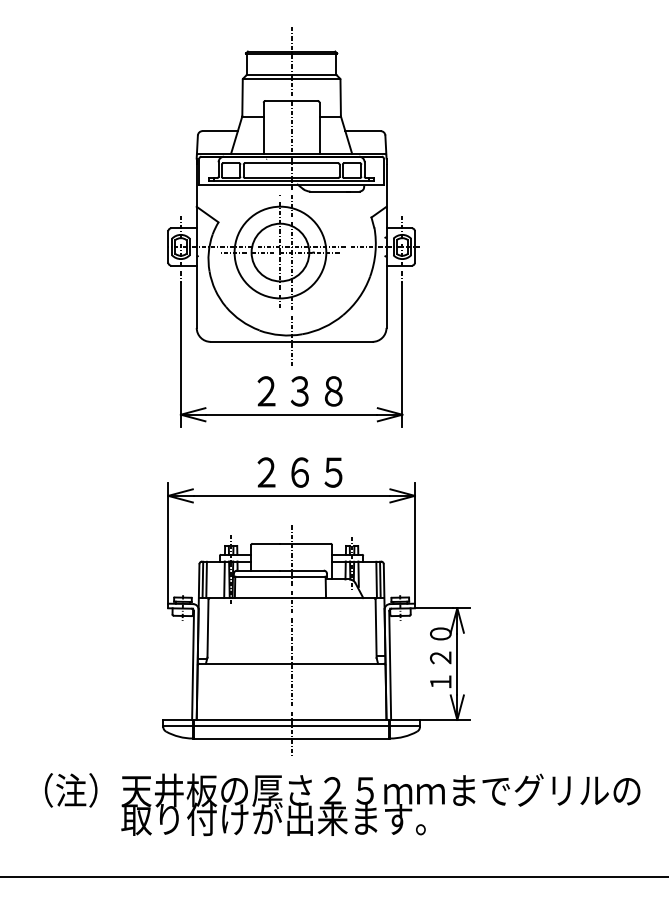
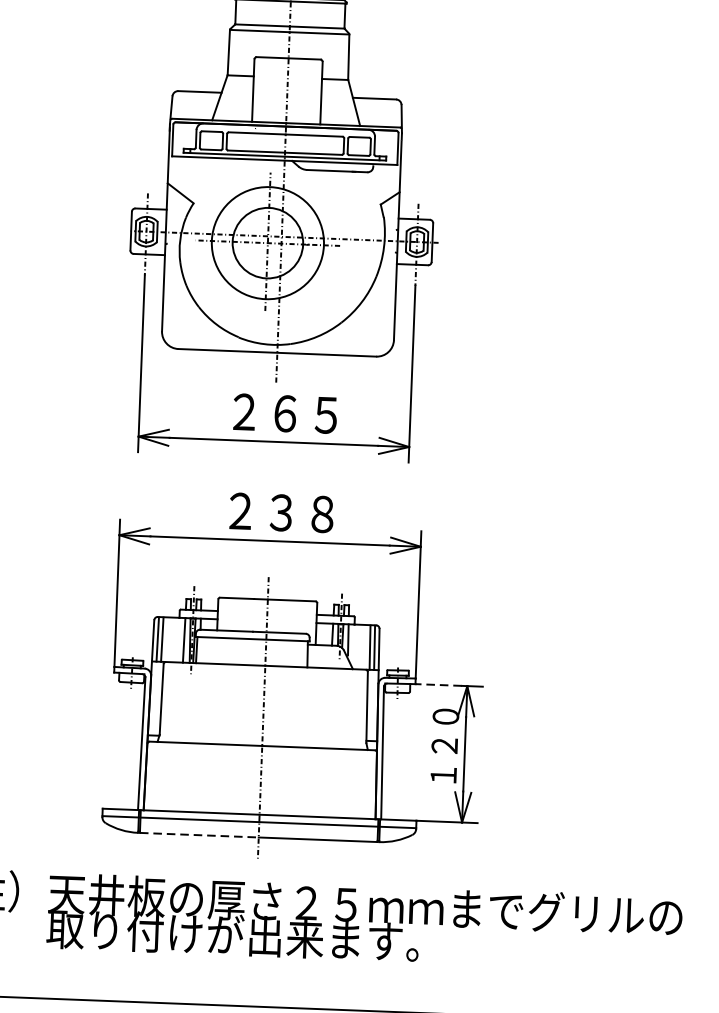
text: (316, 391) -> (305, 414), ２３８ -> ２６５
text: (316, 472) -> (301, 513), ２６５ -> ２３８
line: (433, 608) -> (438, 685), solid -> dashed
line: (243, 738) -> (199, 835), solid -> dashed

